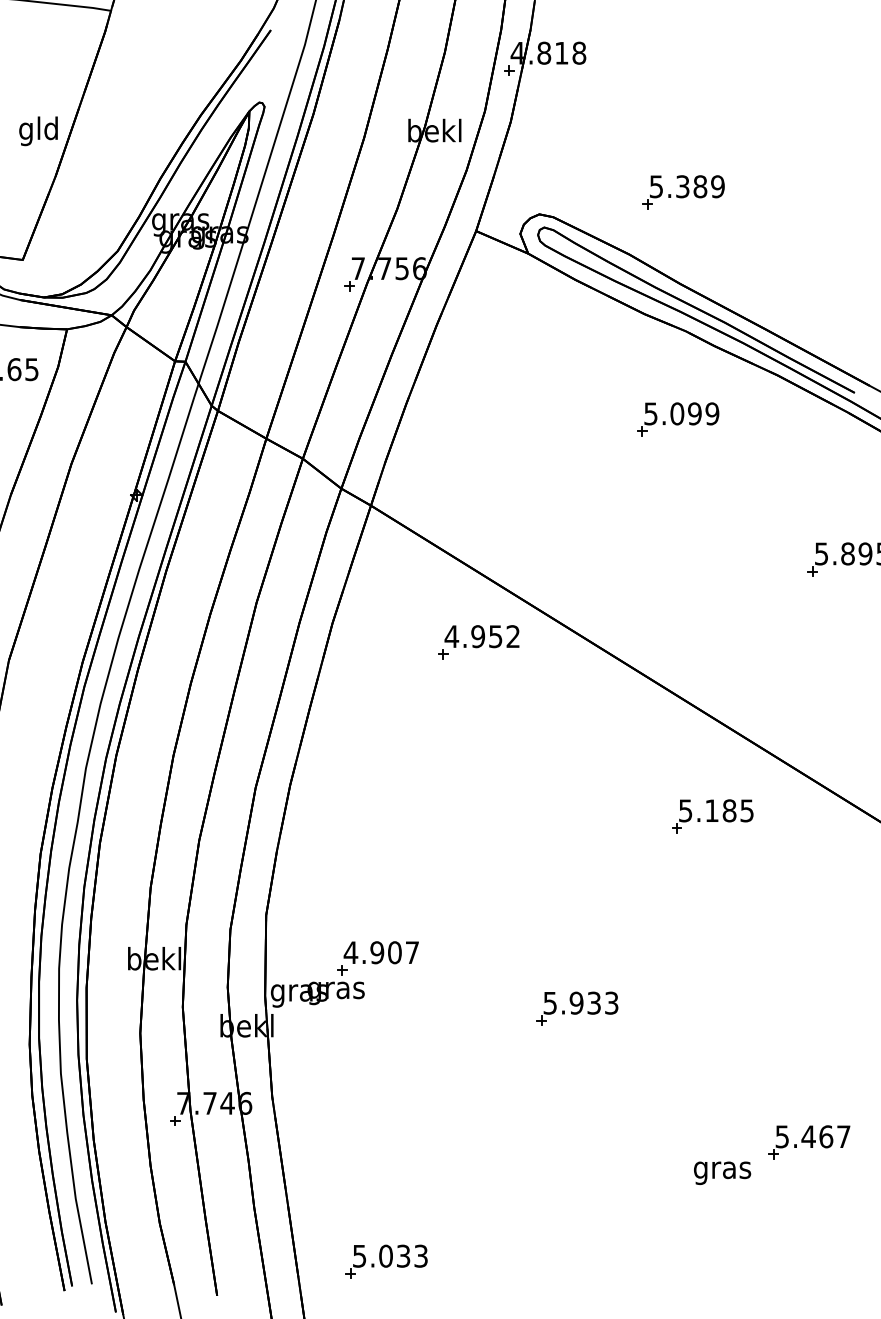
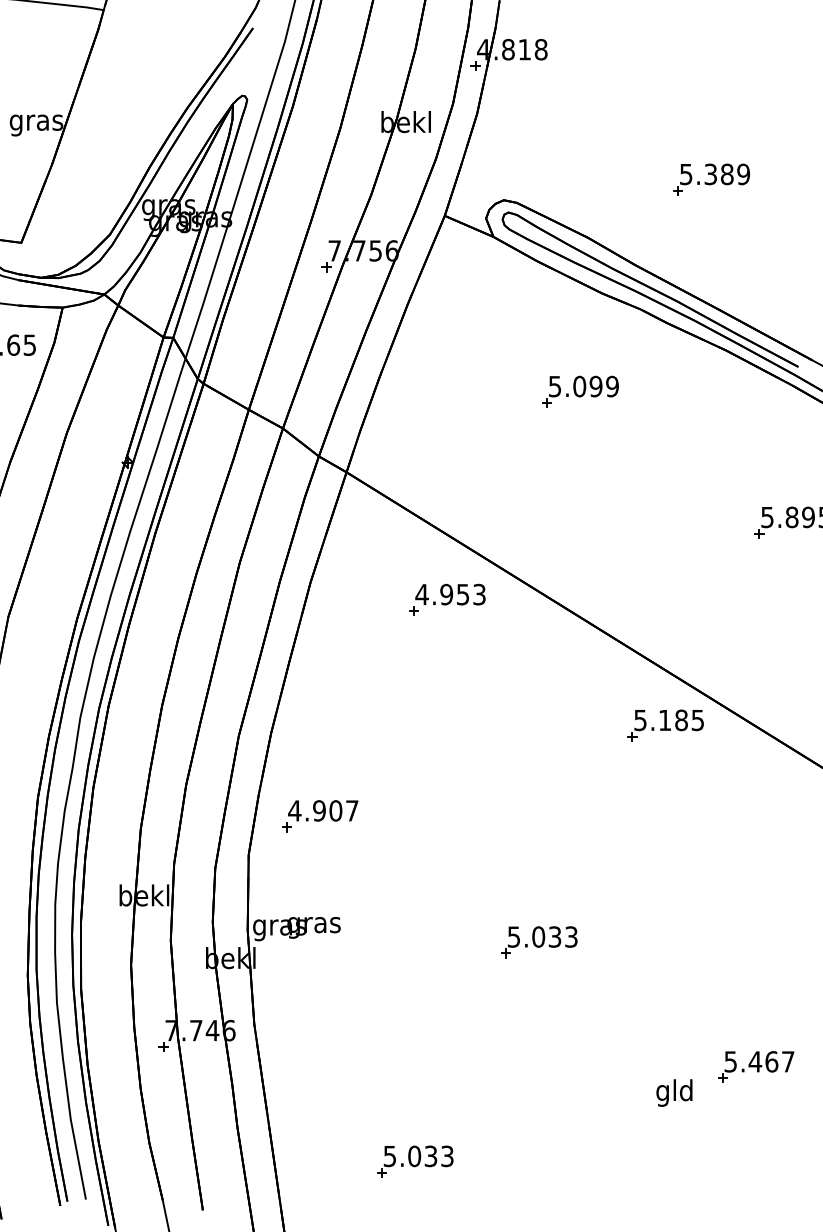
text: (39, 131) -> (36, 122), gld -> gras
part: (683, 192) -> (711, 179), moved
part: (678, 419) -> (580, 391), moved
text: (513, 636) -> (479, 594), 4.952 -> 4.953
part: (712, 816) -> (665, 725), moved
part: (378, 958) -> (320, 816), moved
text: (576, 1002) -> (538, 936), 5.933 -> 5.033
text: (722, 1169) -> (674, 1092), gras -> gld
part: (386, 1261) -> (415, 1161), moved

